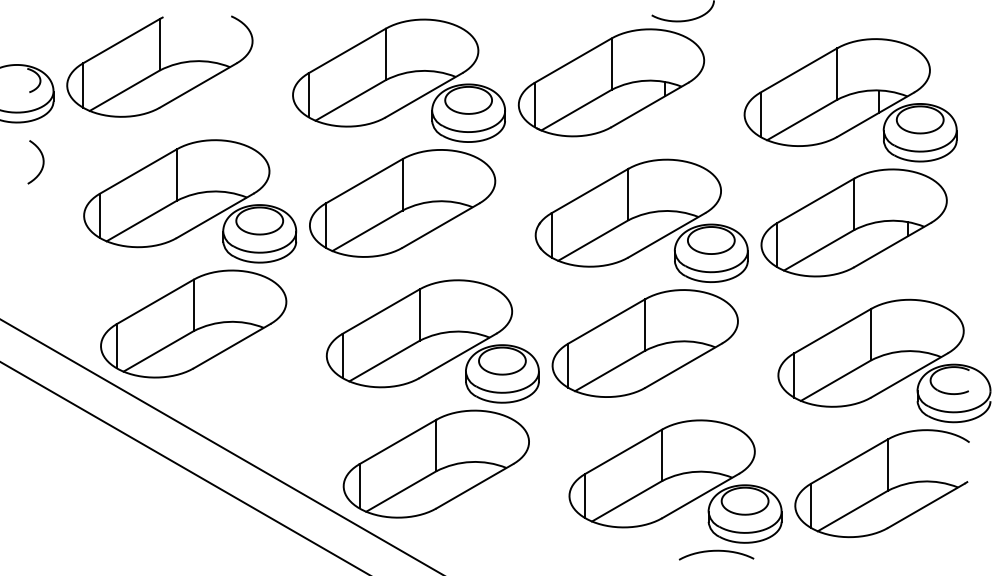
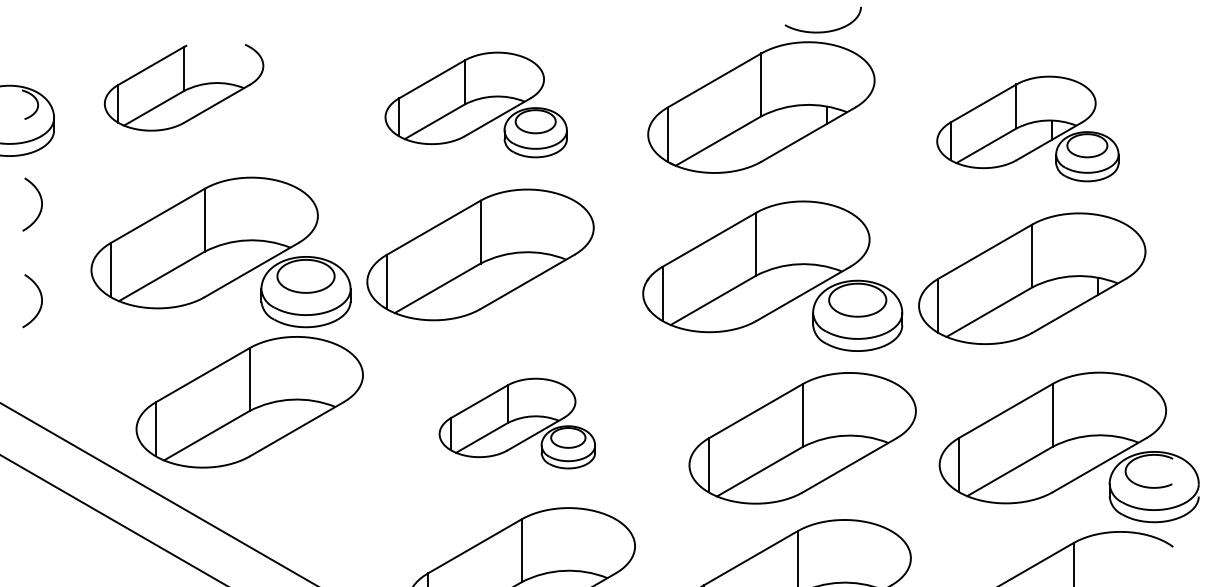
part: (159, 66) -> (183, 87), size x0.7
part: (398, 80) -> (475, 104), size x0.7
part: (611, 82) -> (761, 107), moved
part: (850, 100) -> (1027, 129), size x0.7
curve: (42, 241) -> (40, 301), added
part: (193, 323) -> (249, 401), moved
part: (432, 341) -> (517, 423), size x0.6
part: (644, 343) -> (801, 438), moved

